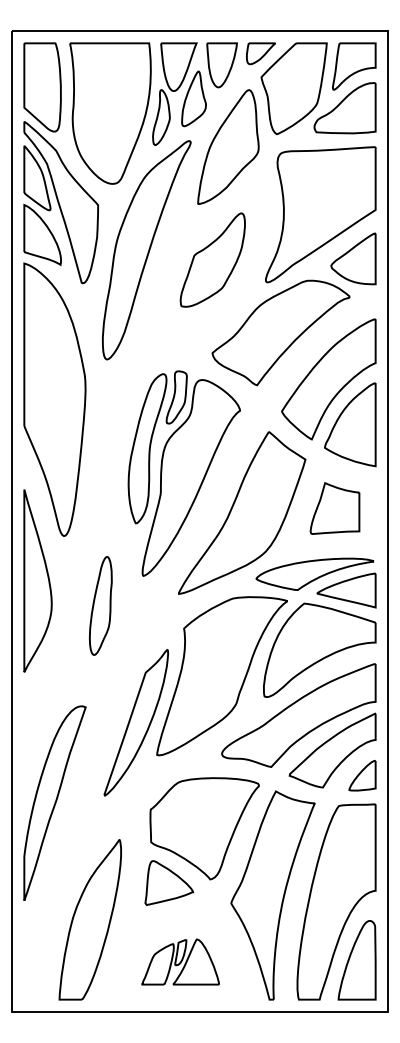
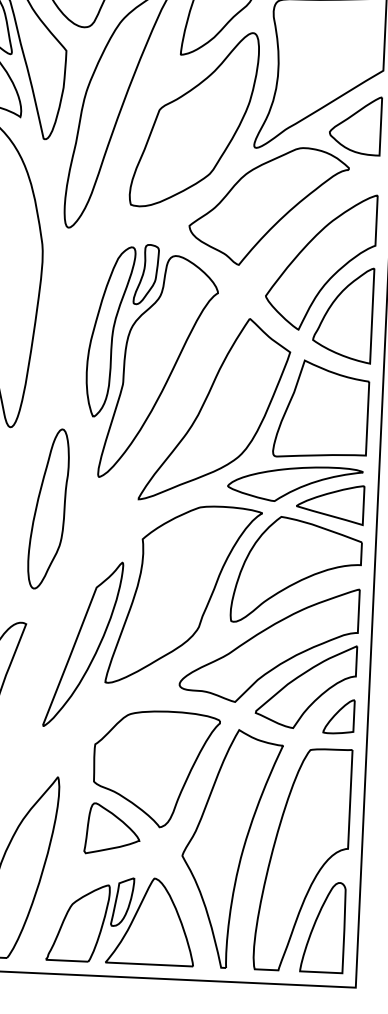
part: (212, 259) -> (194, 118), size x1.67
part: (334, 508) -> (320, 409), size x1.67
part: (100, 605) -> (48, 508), size x1.43
part: (180, 961) -> (121, 919), size x1.67

